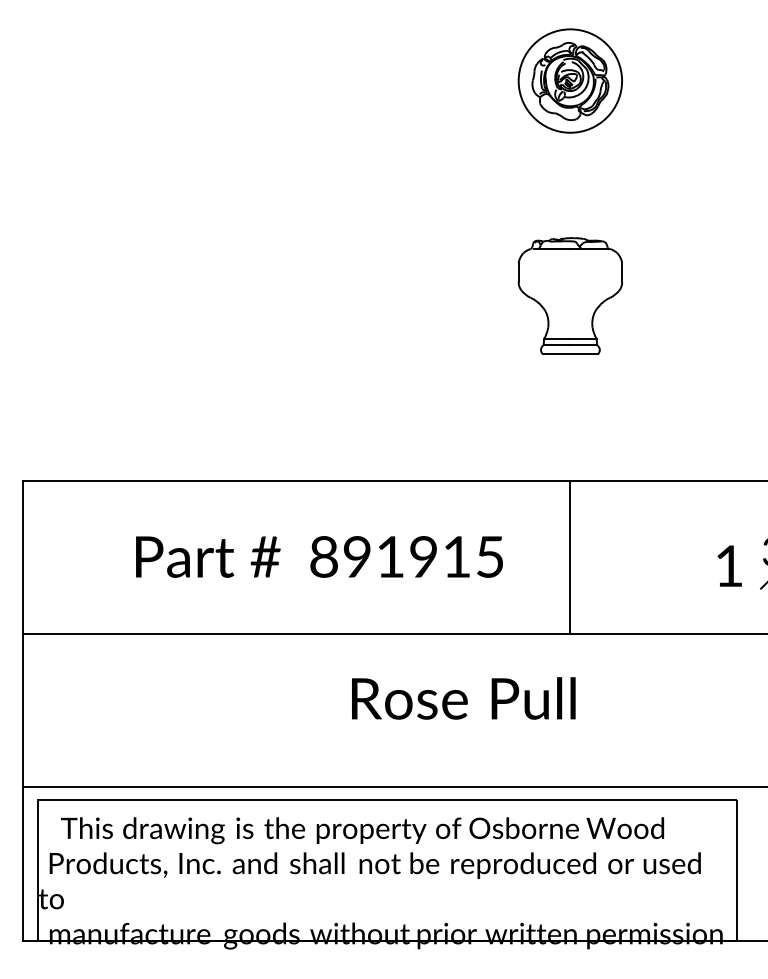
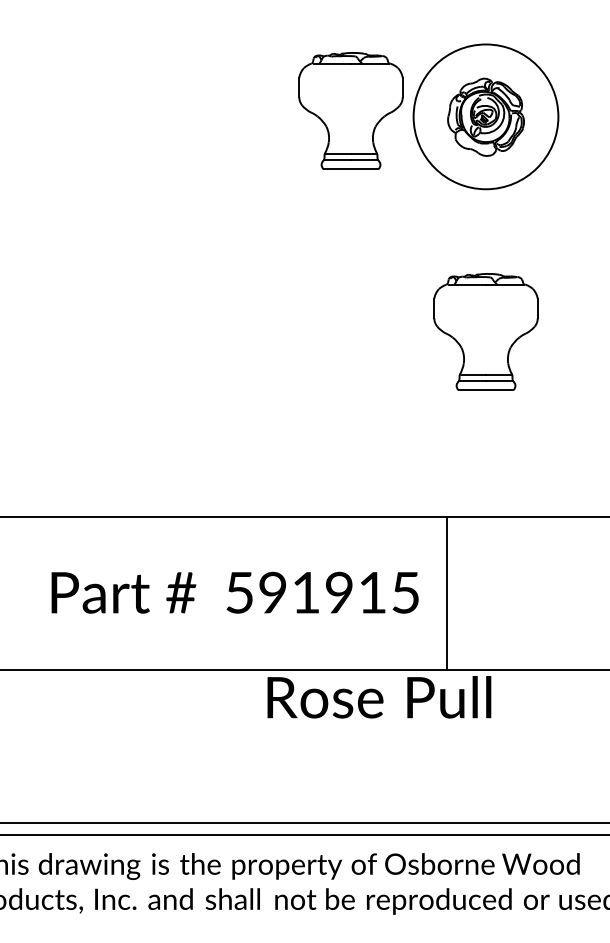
part: (434, 74) -> (350, 110), added
circle: (570, 80) -> (486, 116), size x1.4
text: (323, 556) -> (239, 592), 891915 -> 591915
line: (570, 557) -> (447, 593), moved
text: (463, 698) -> (379, 697), moved

